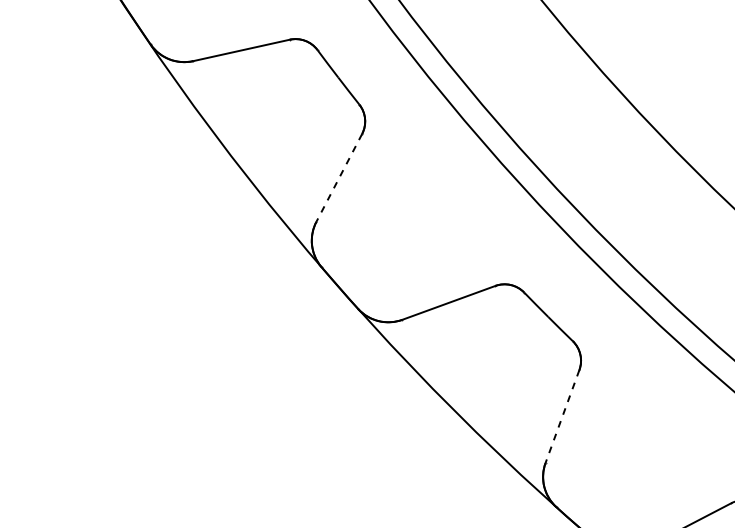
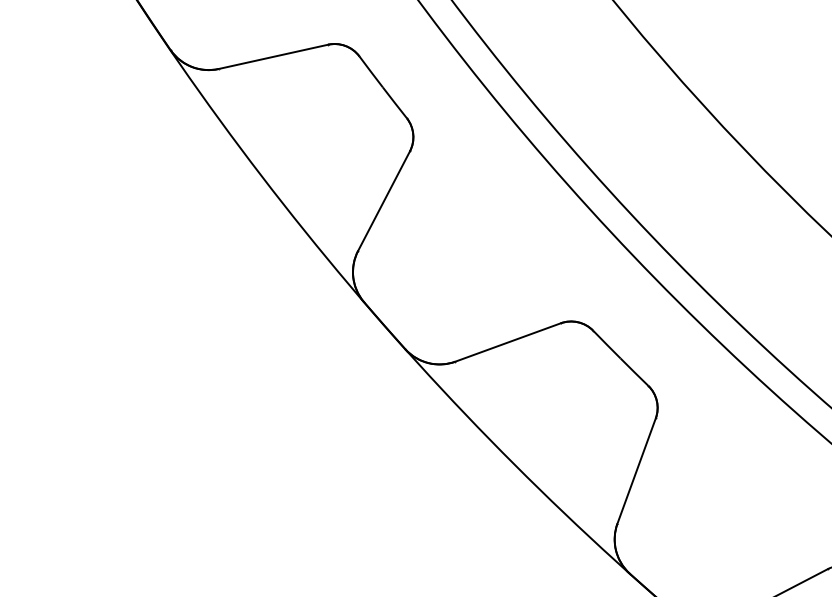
line: (338, 178) -> (383, 201), dashed -> solid
line: (562, 416) -> (636, 471), dashed -> solid

